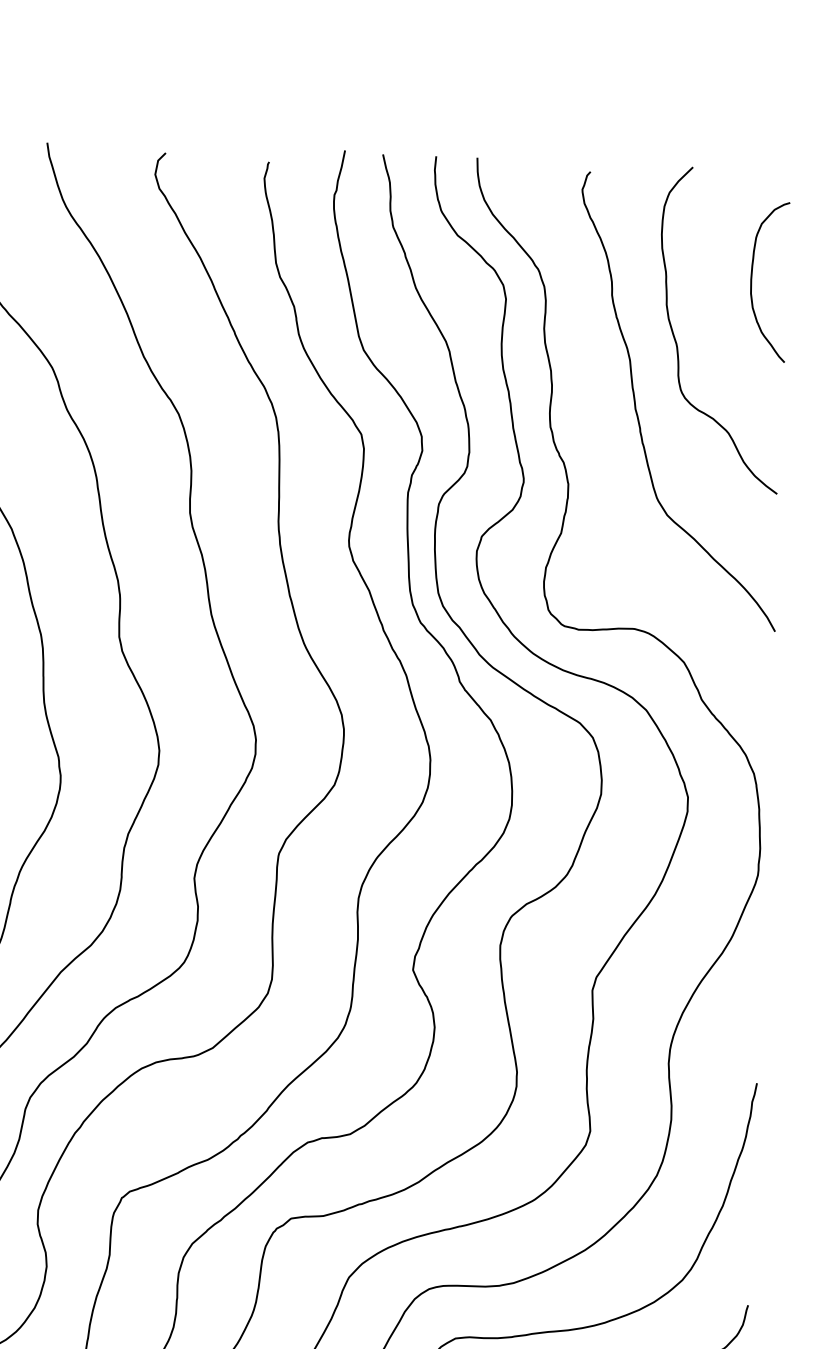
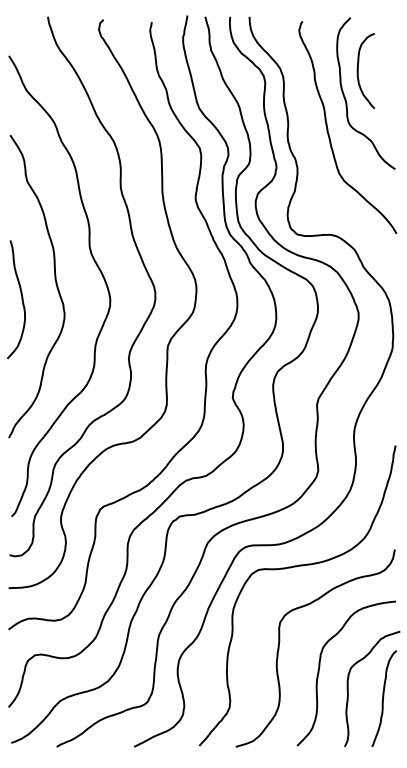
curve: (752, 279) -> (358, 70), moved

